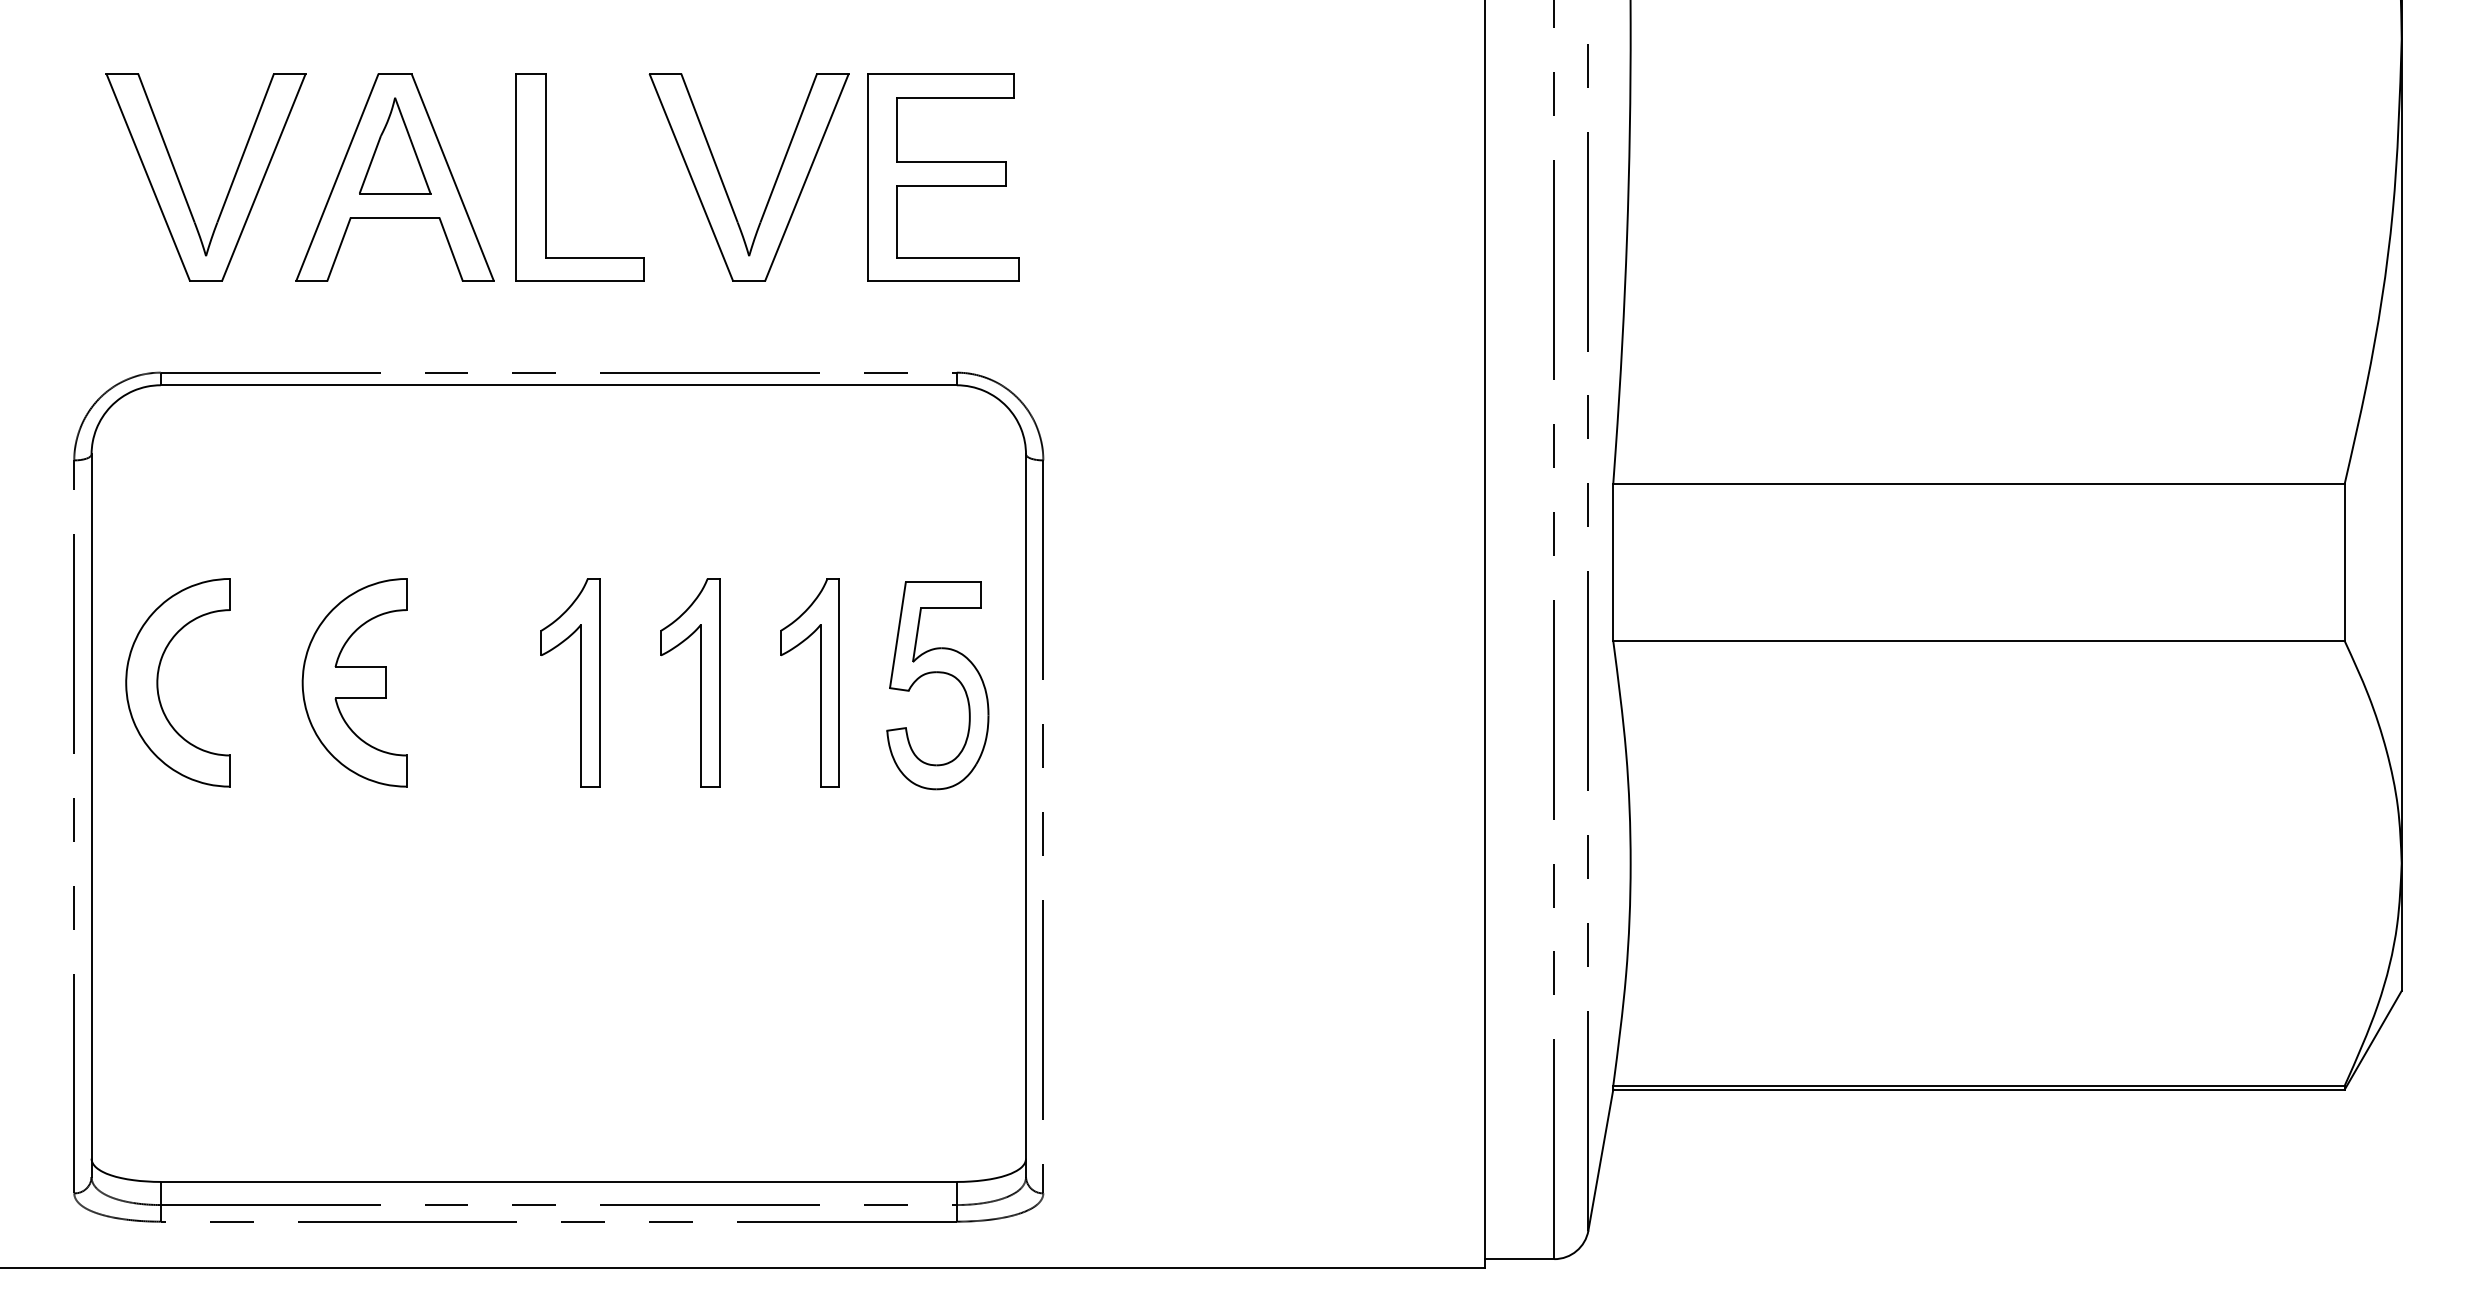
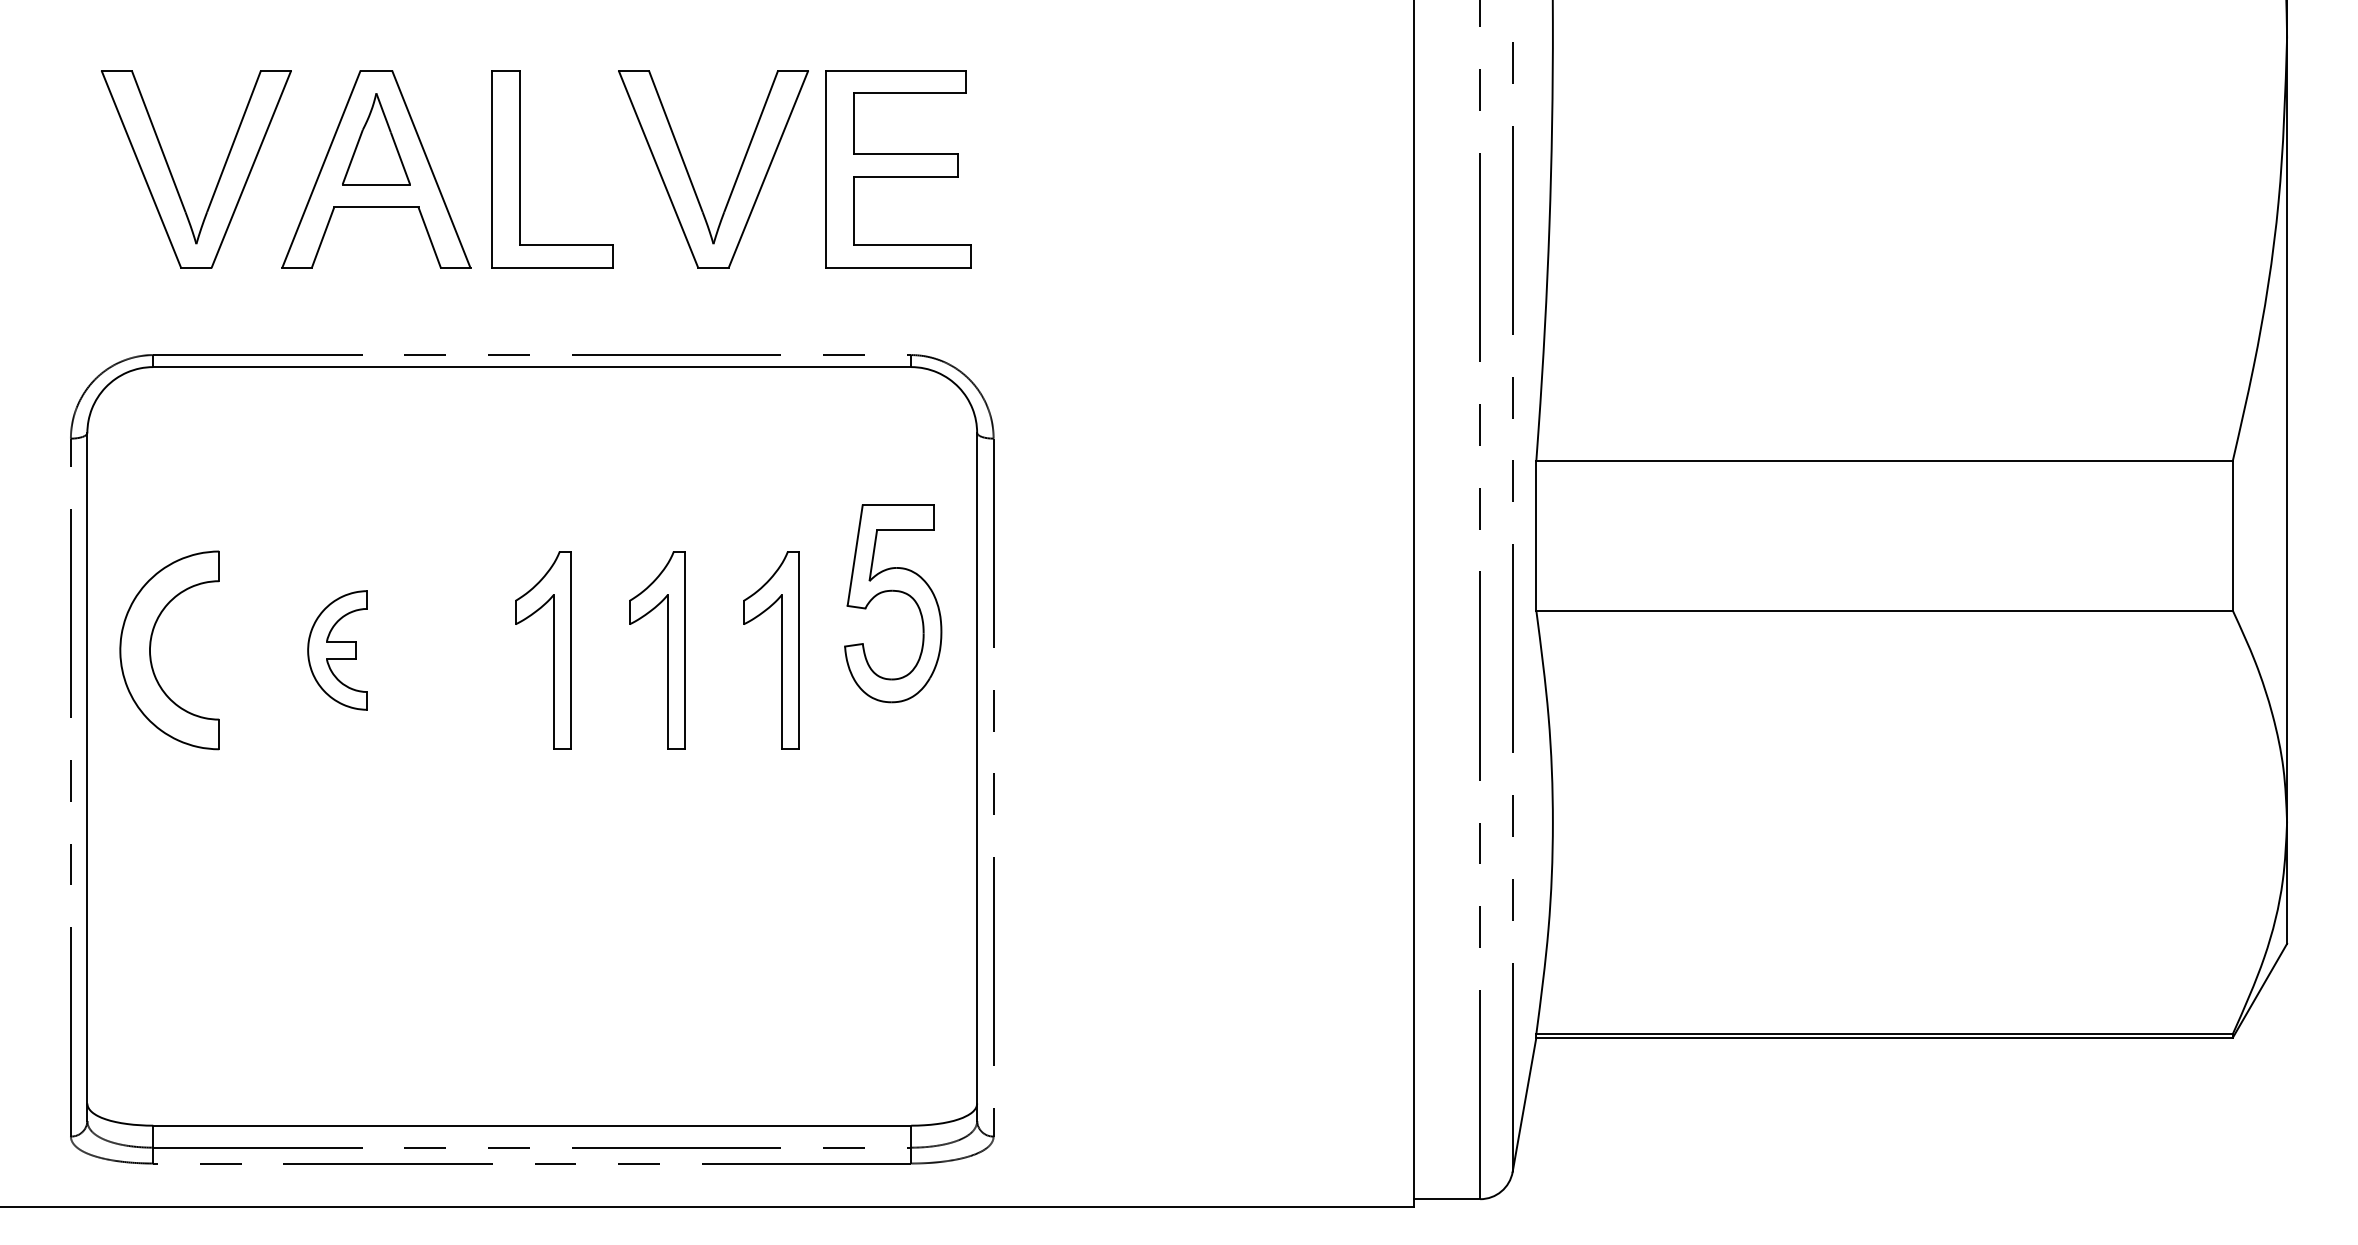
part: (937, 673) -> (892, 592), moved
part: (354, 682) -> (337, 650), size x0.6

